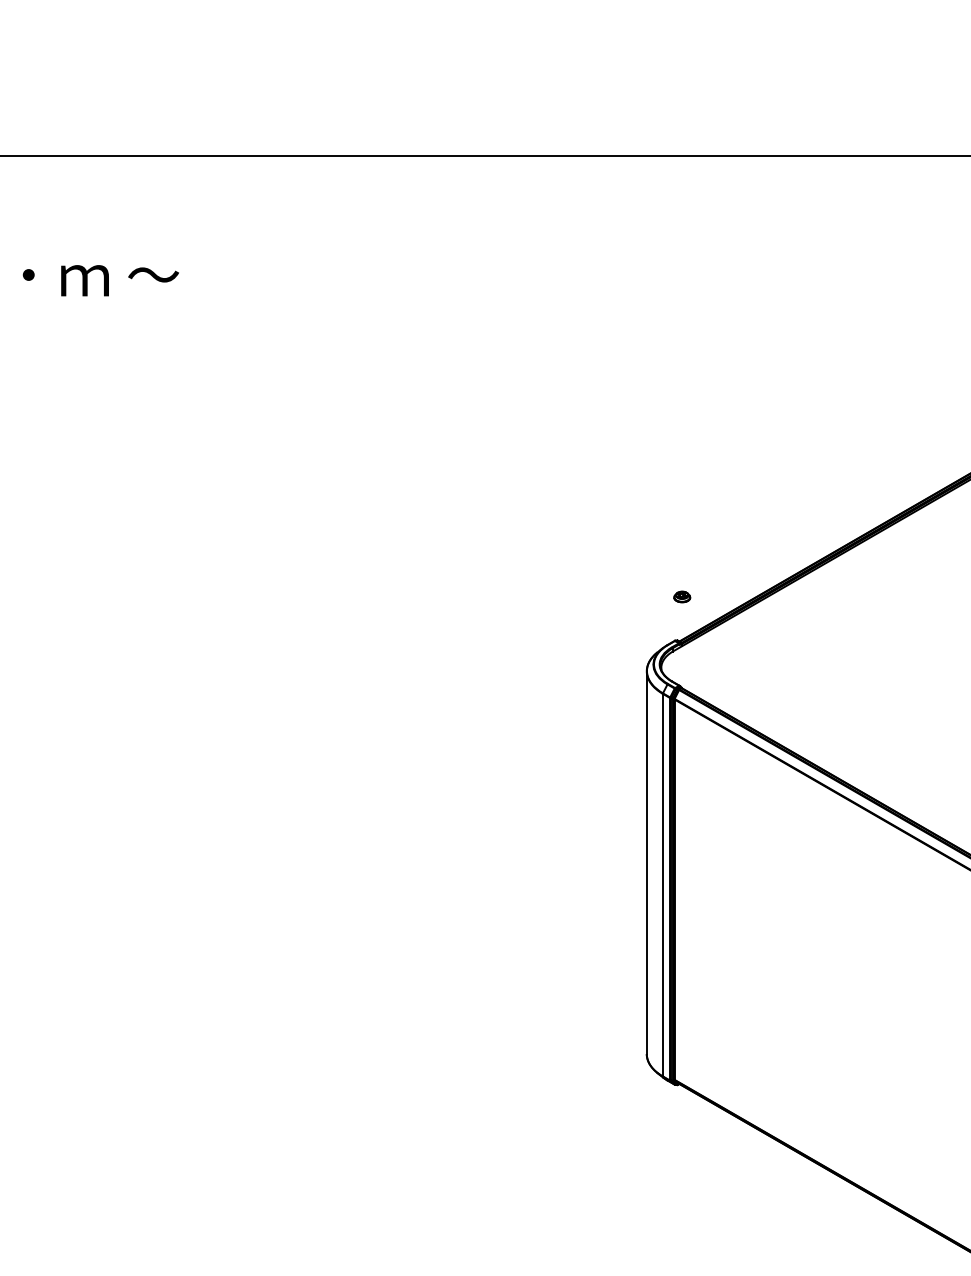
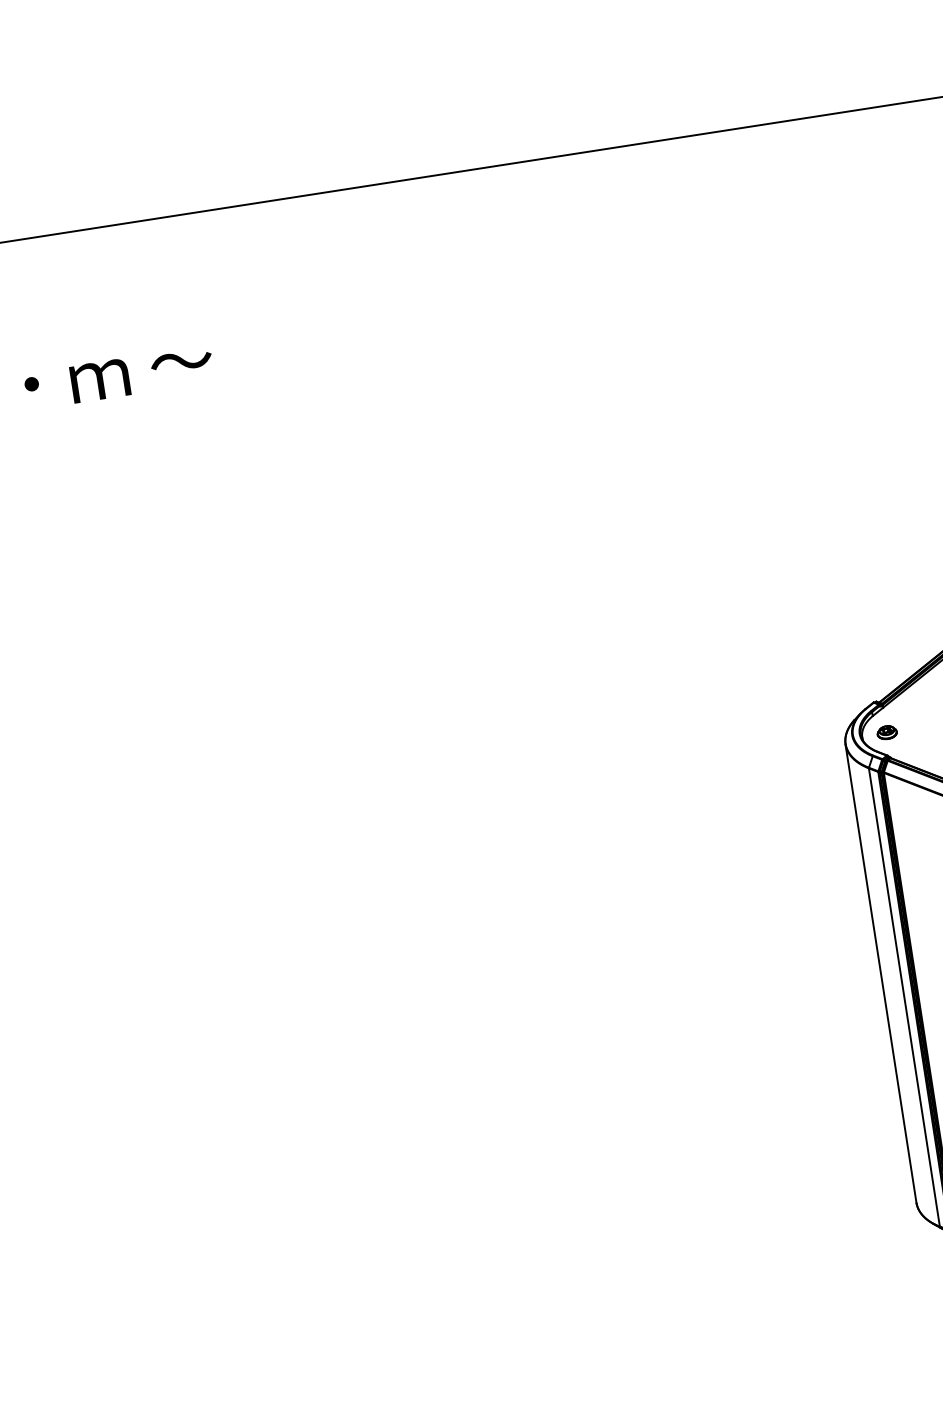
part: (682, 596) -> (887, 731), moved

